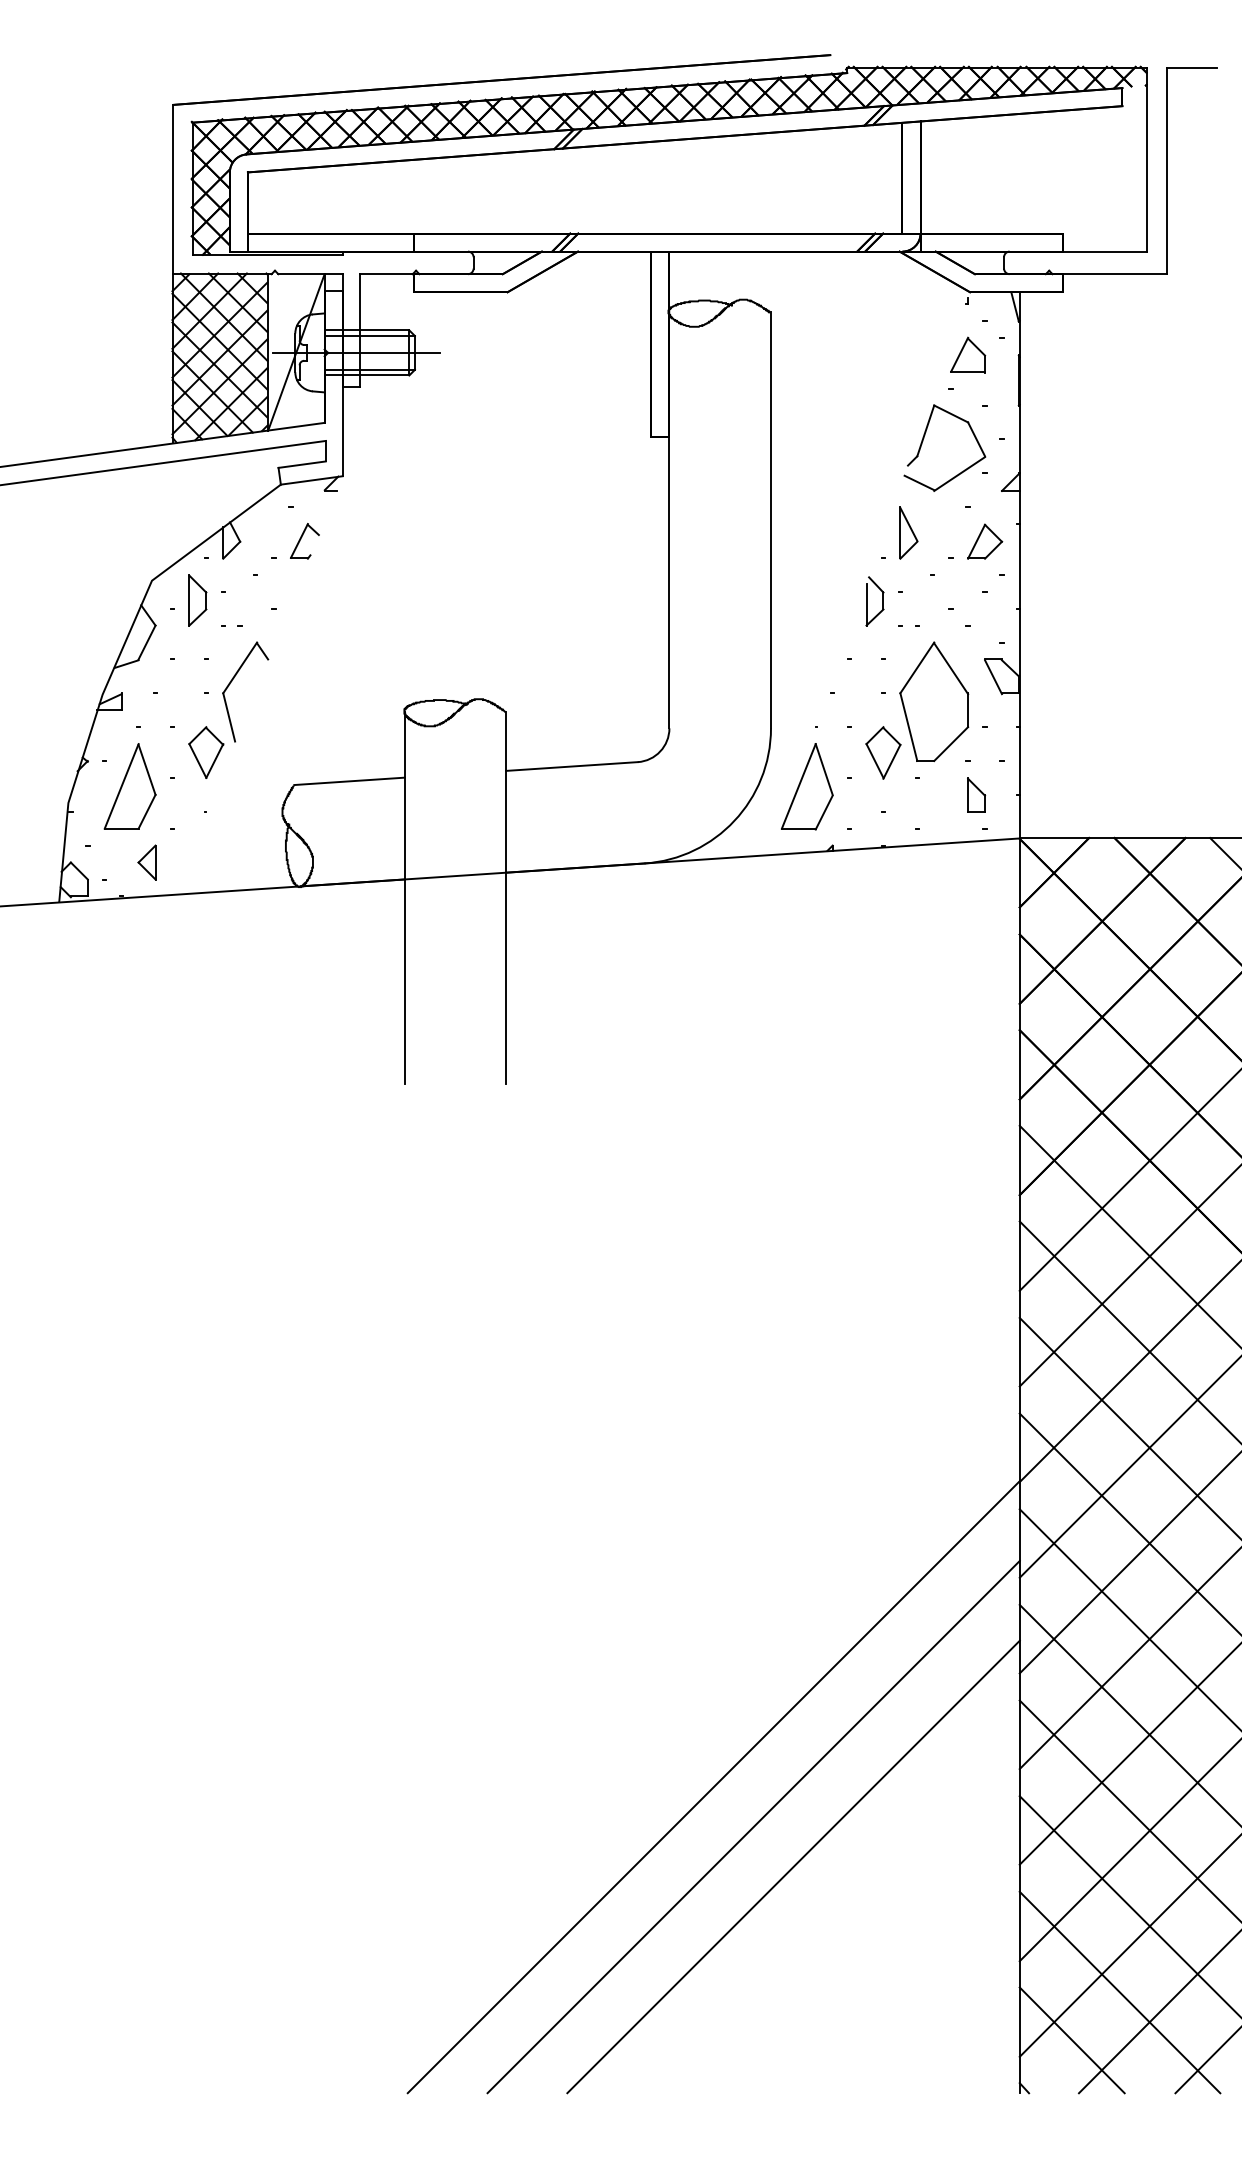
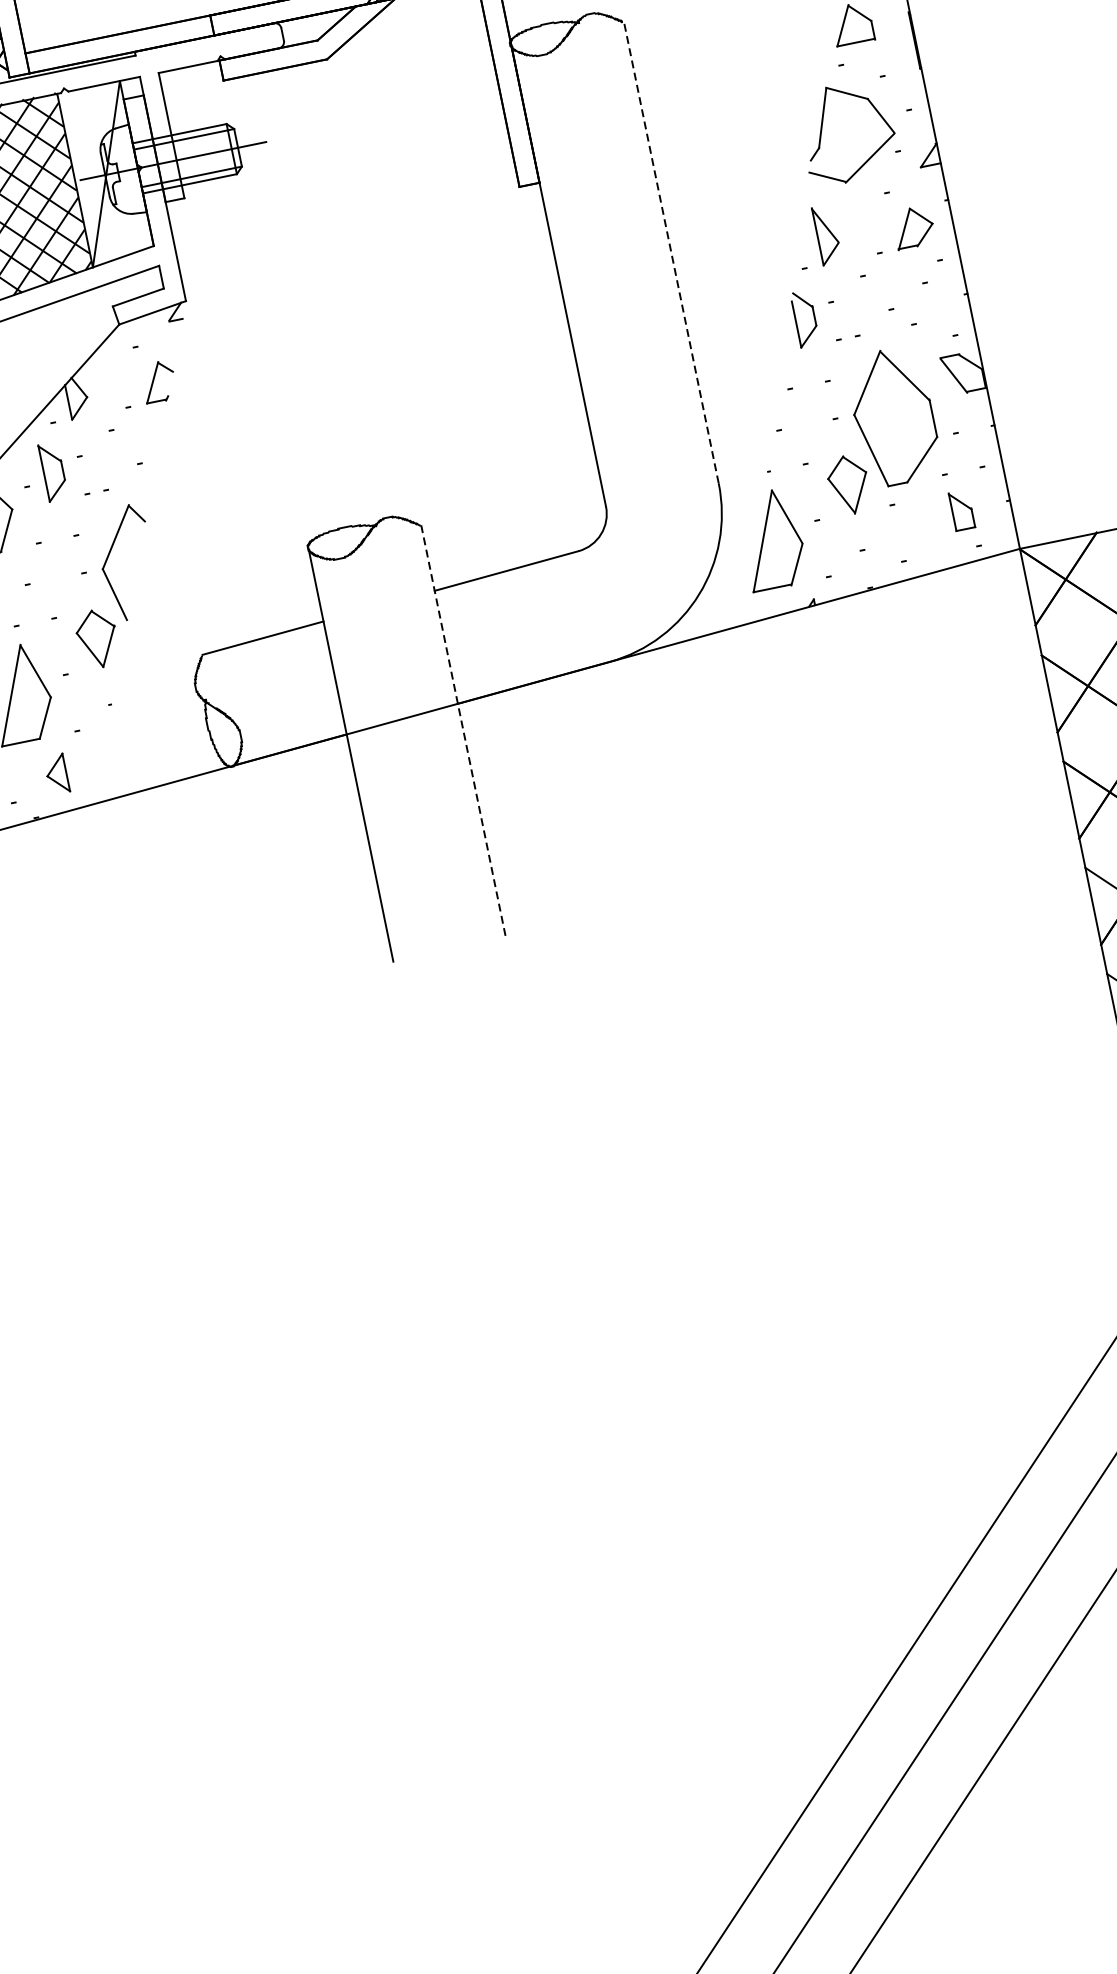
line: (771, 520) -> (671, 252), solid -> dashed
line: (506, 898) -> (463, 732), solid -> dashed

